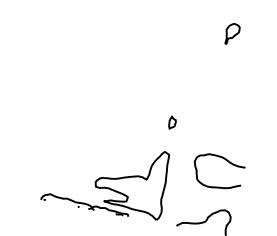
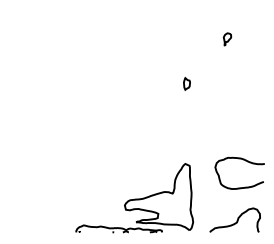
part: (232, 34) -> (227, 39), size x0.6
part: (172, 122) -> (186, 83), moved

